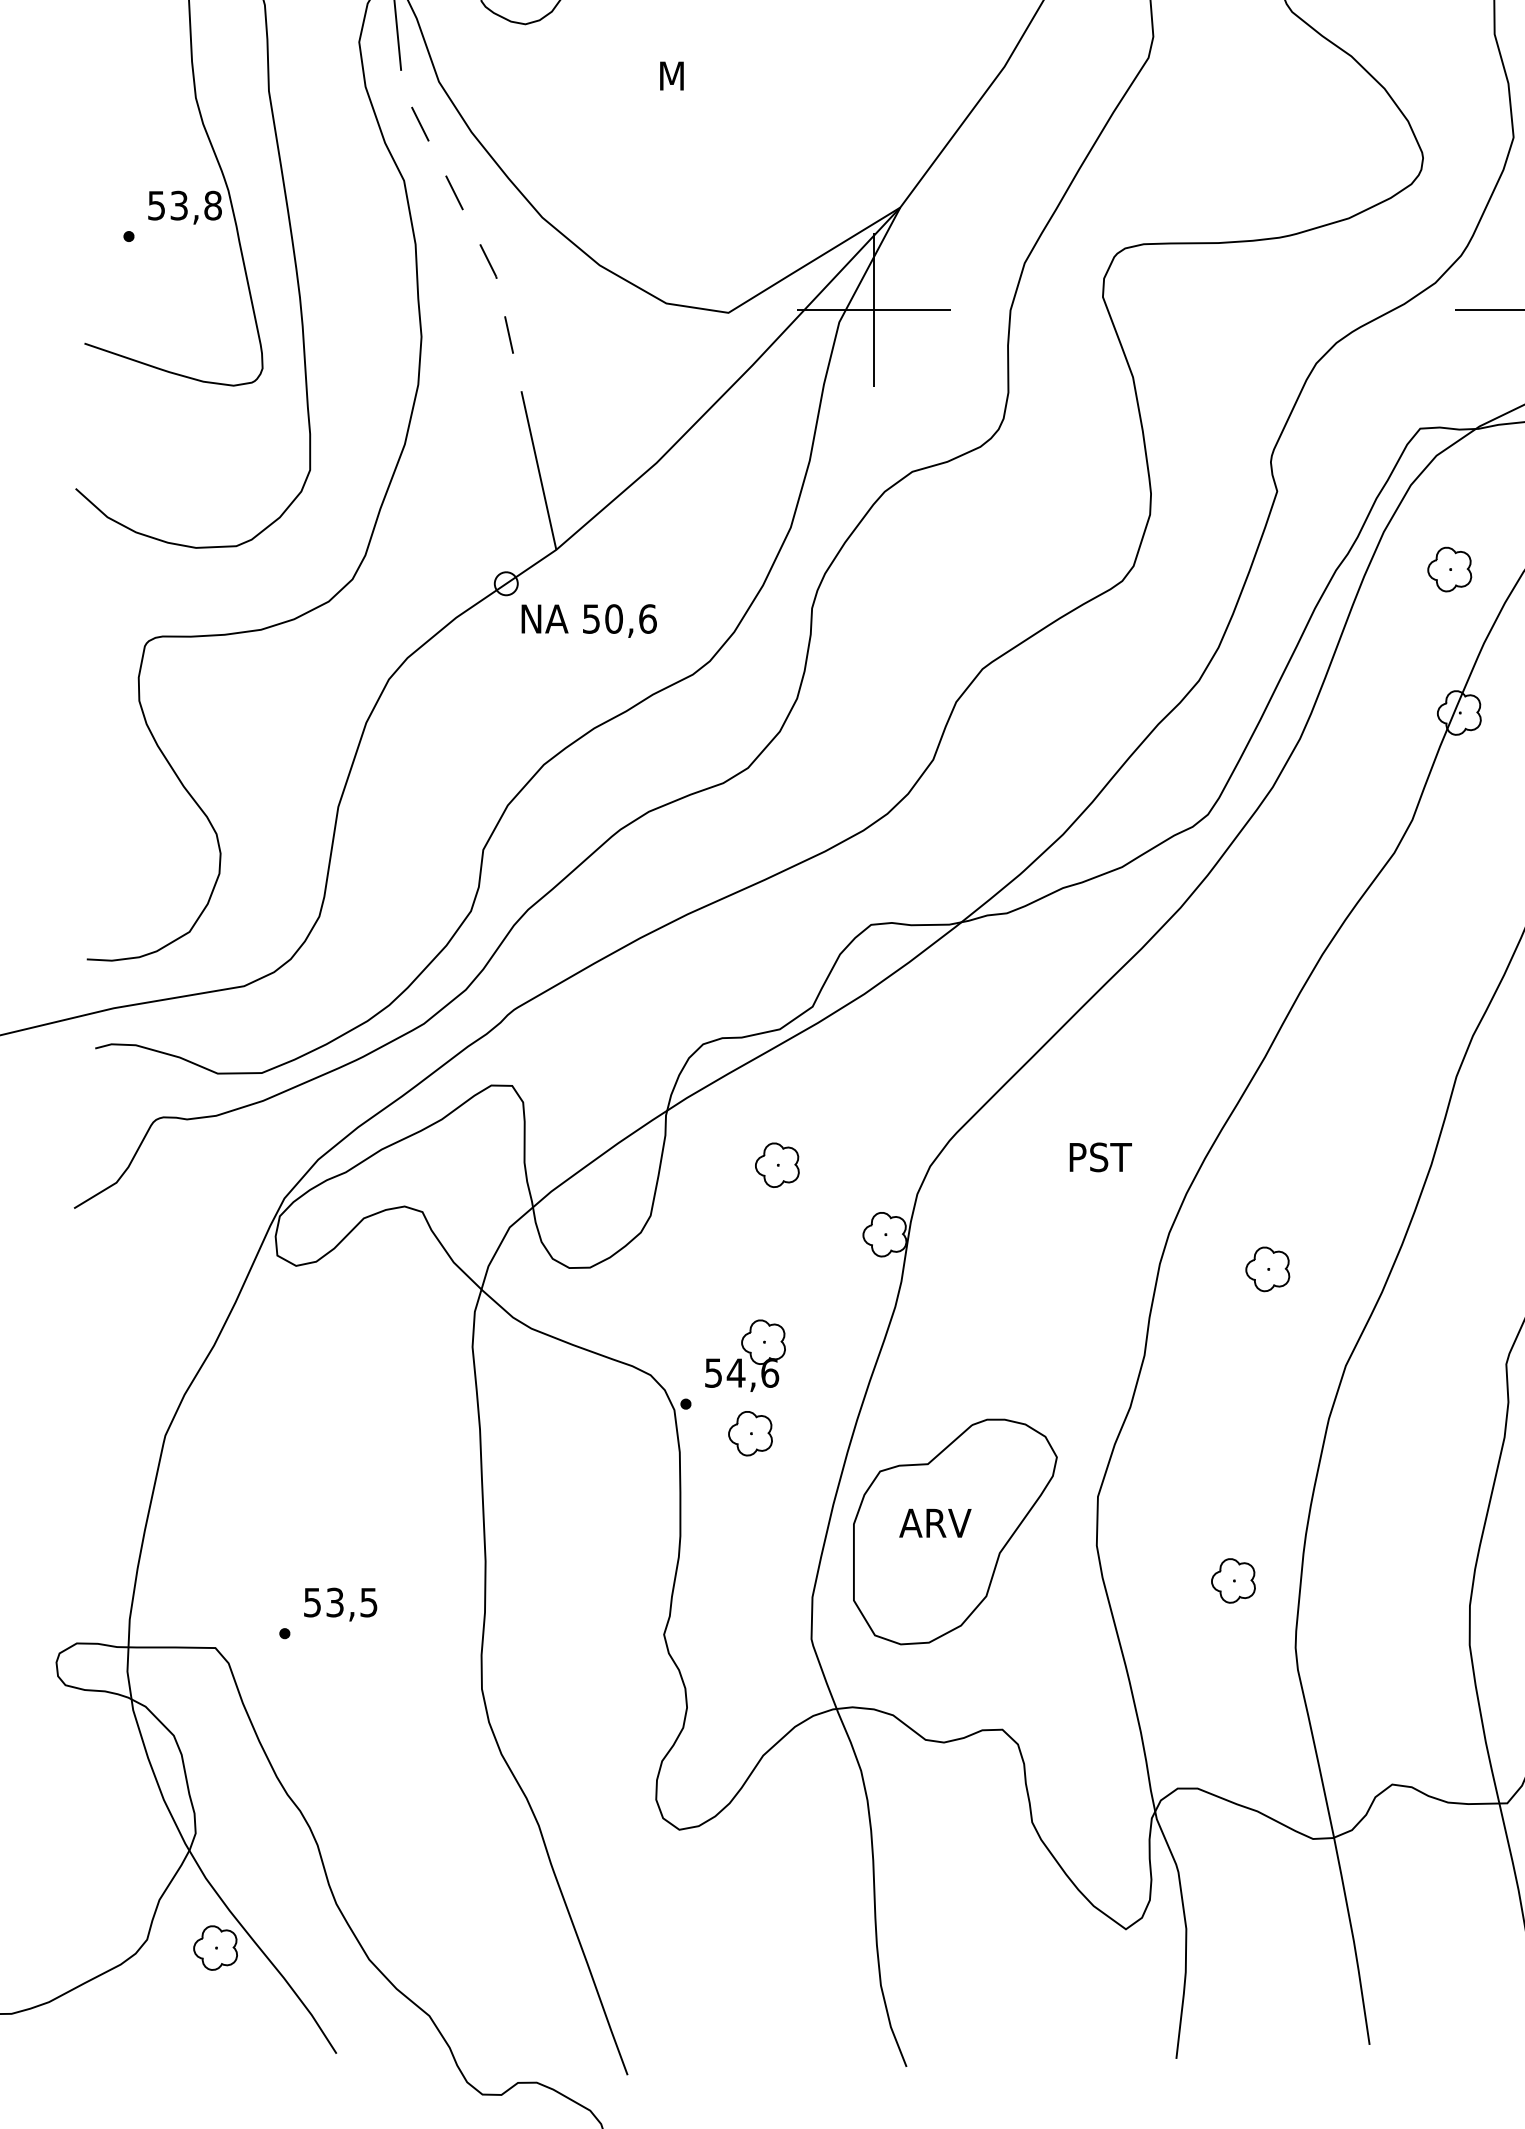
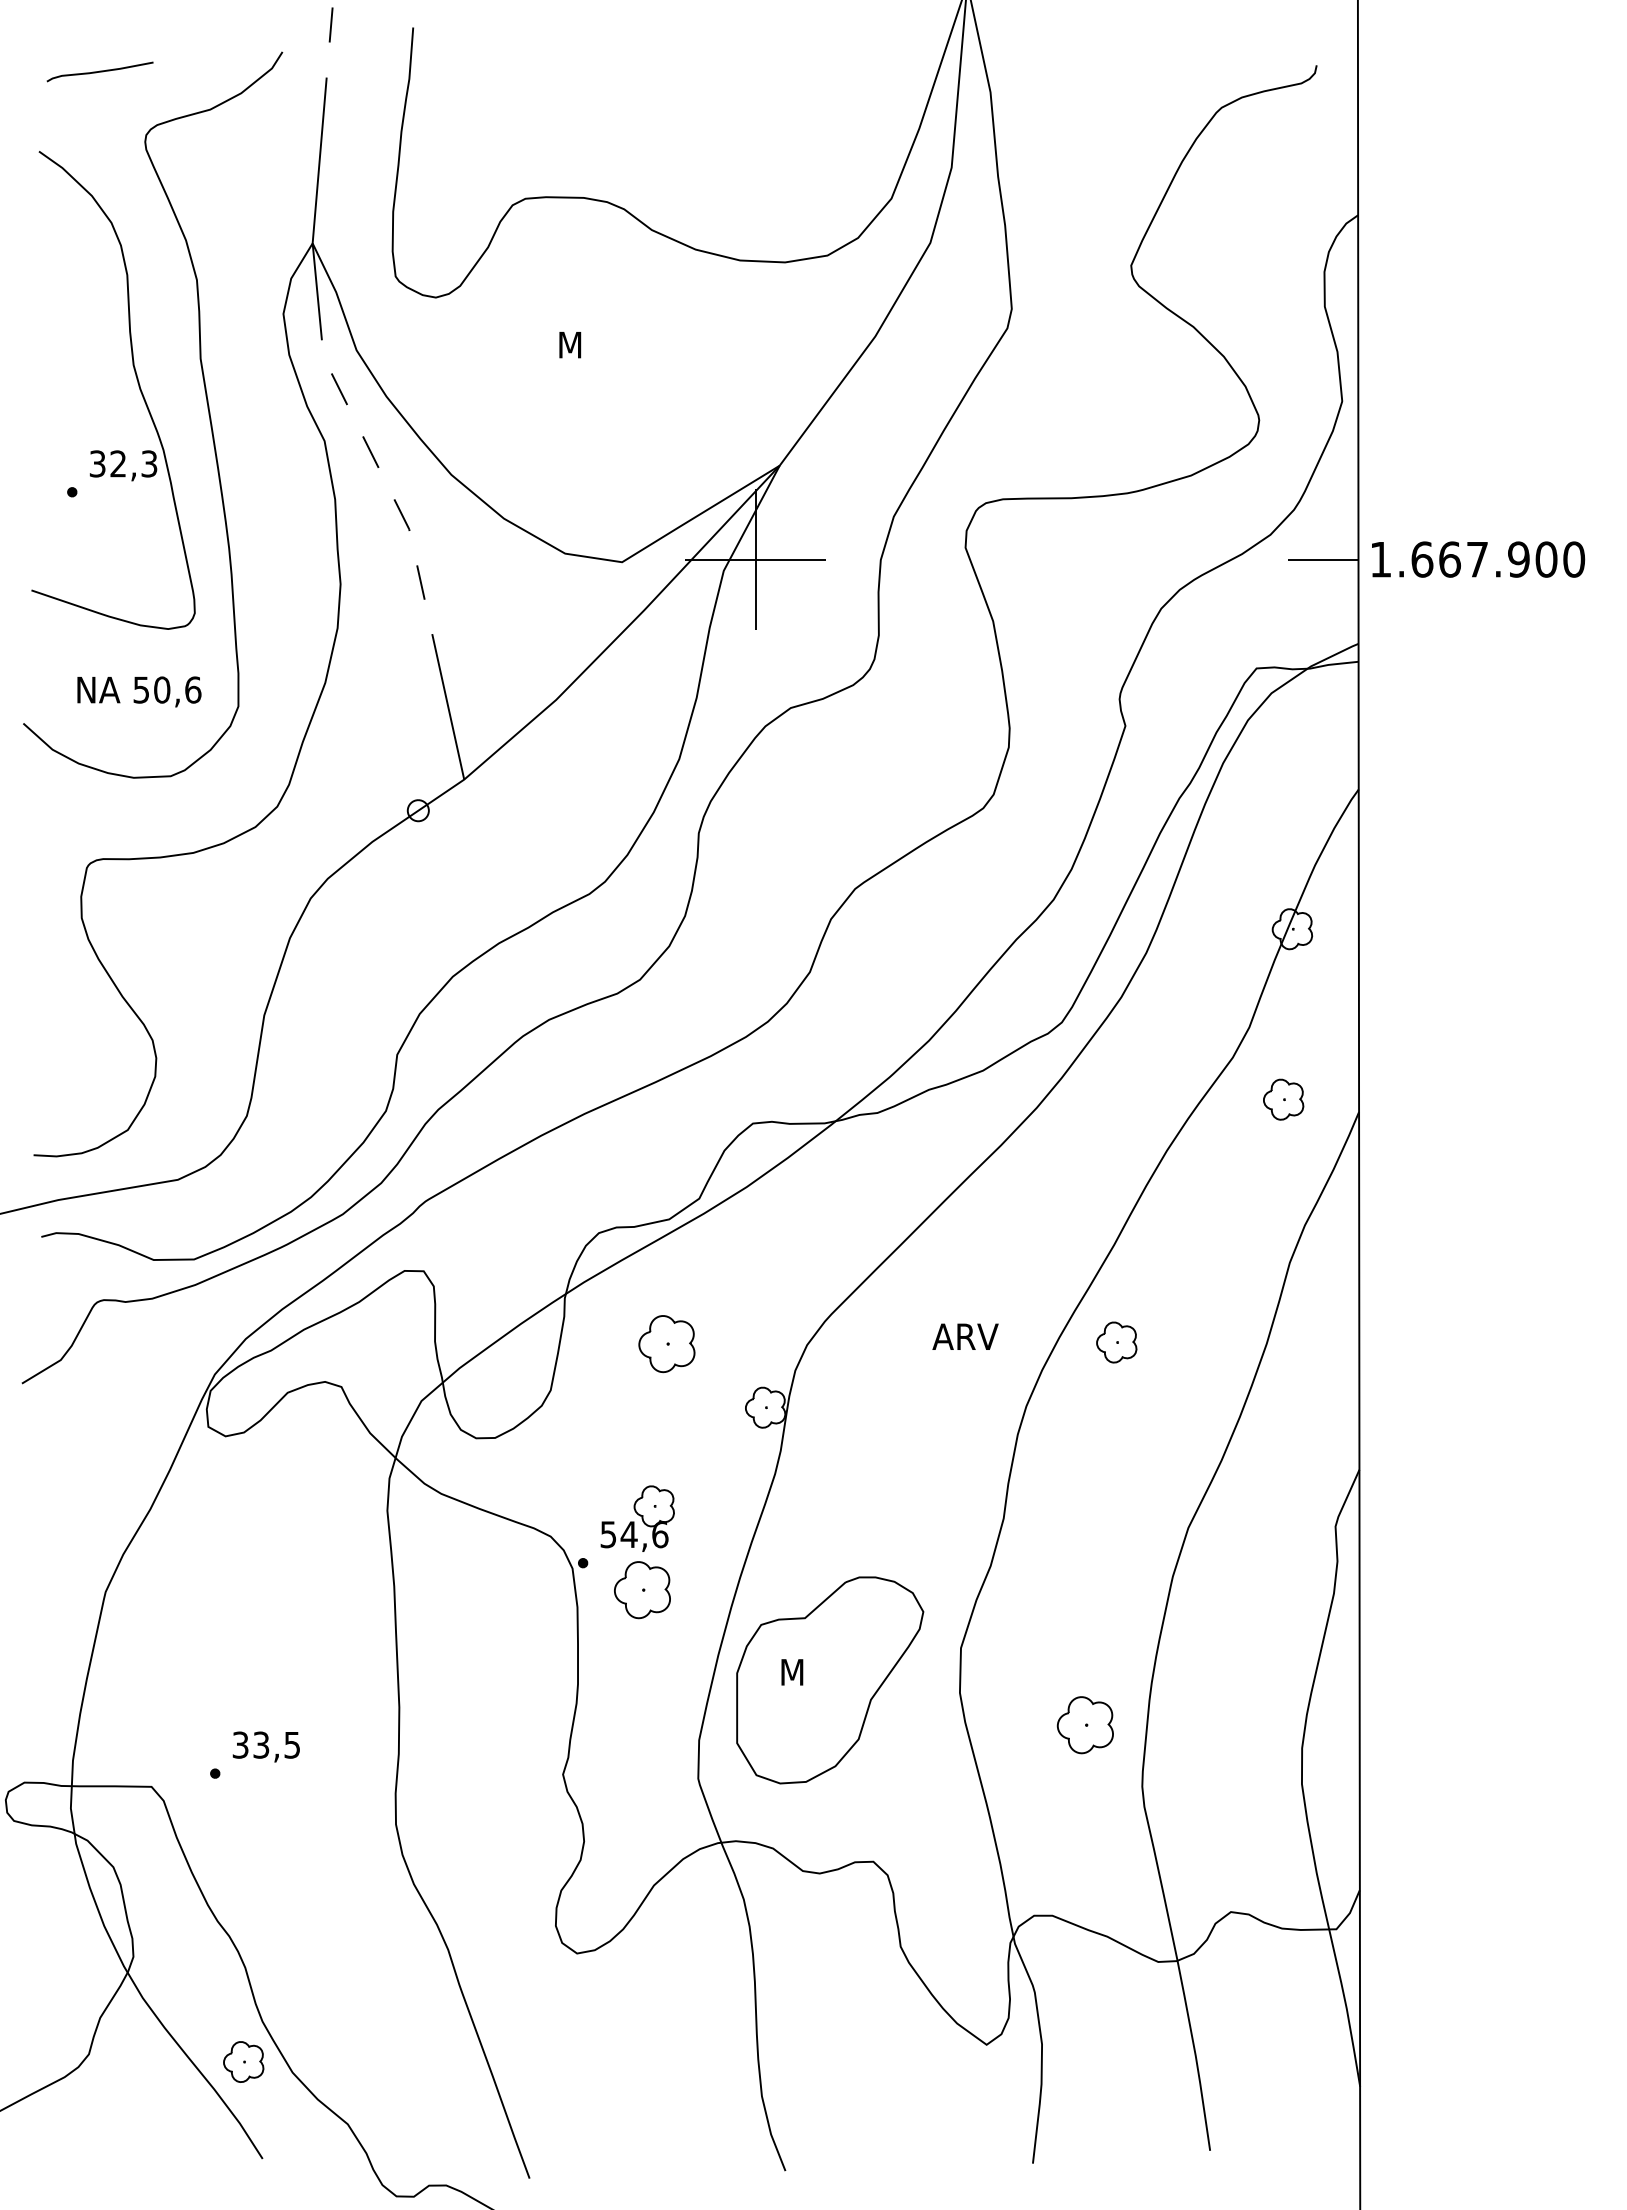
text: (184, 205) -> (123, 463), 53,8 -> 32,3
part: (1449, 569) -> (1283, 1099), moved
text: (589, 620) -> (139, 691), moved
text: (1102, 1157) -> (965, 1336), PST -> ARV
part: (776, 1164) -> (666, 1343), size x1.4
part: (1267, 1269) -> (1116, 1342), moved
part: (749, 1433) -> (641, 1590), size x1.4
text: (934, 1523) -> (811, 1672), ARV -> M
part: (1232, 1581) -> (1084, 1725), size x1.4
text: (312, 1601) -> (240, 1744), 53,5 -> 33,5
part: (215, 1947) -> (243, 2061), moved

